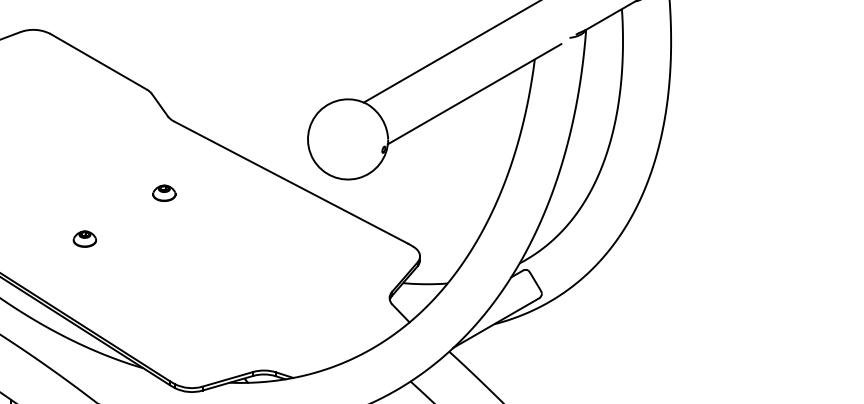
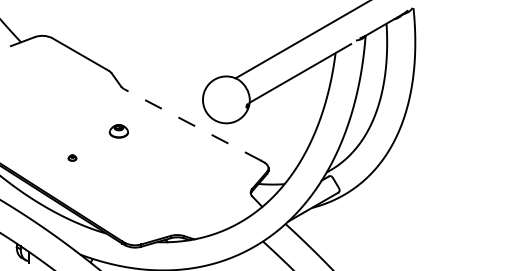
line: (290, 181) -> (192, 124), solid -> dashed
part: (163, 193) -> (118, 131), size x1.4
part: (84, 237) -> (72, 157), size x0.6

